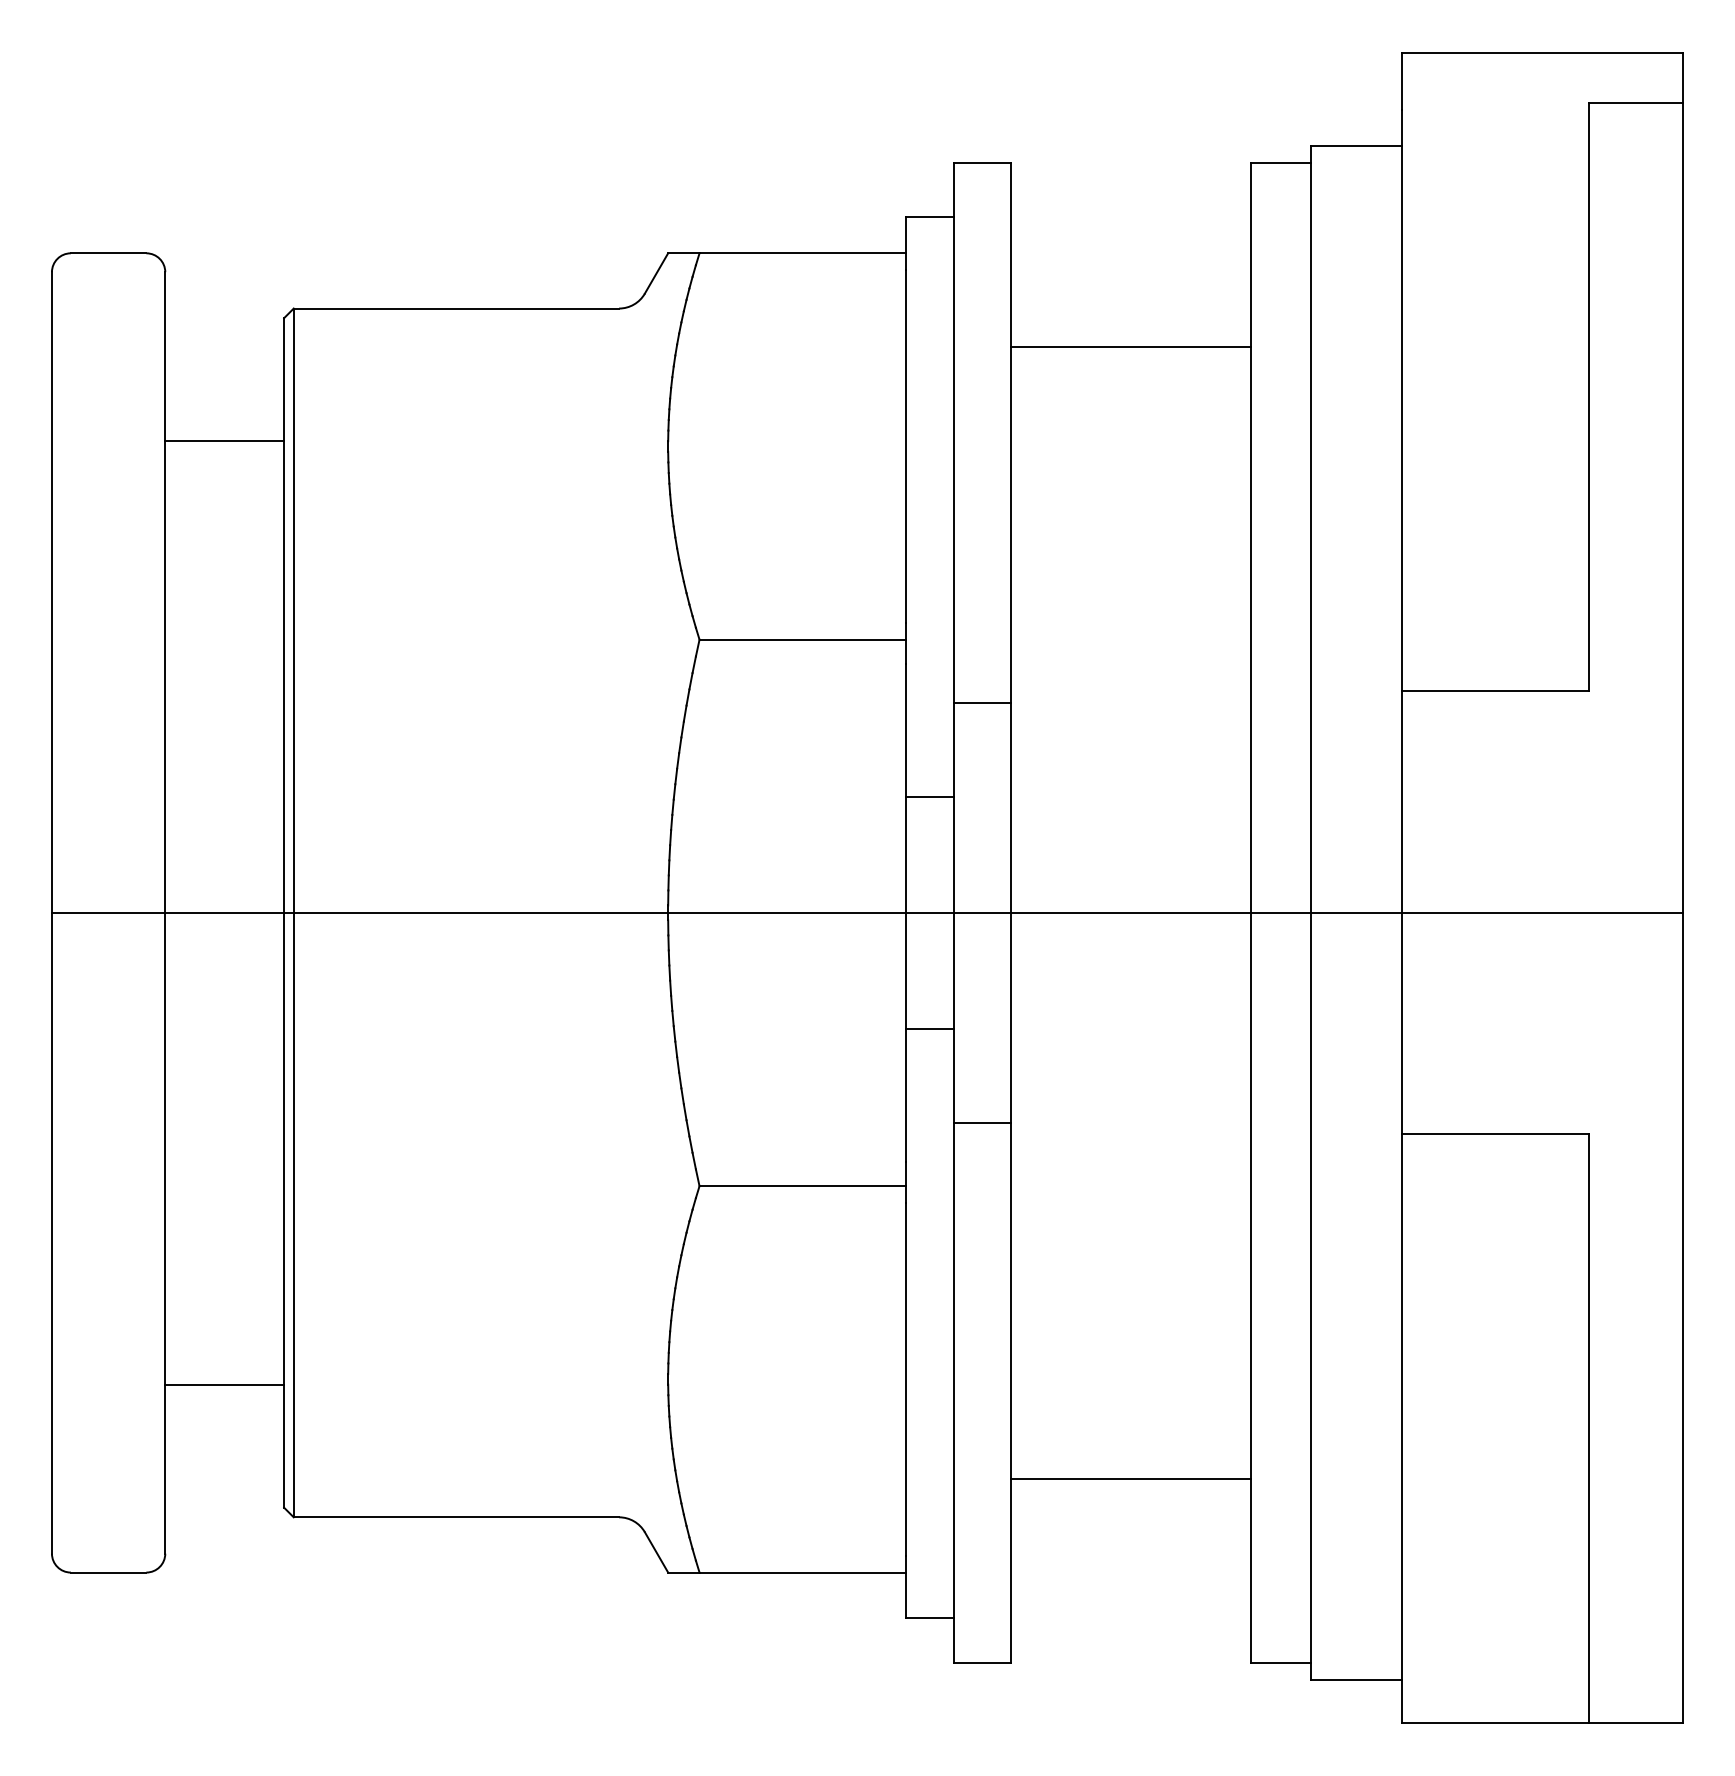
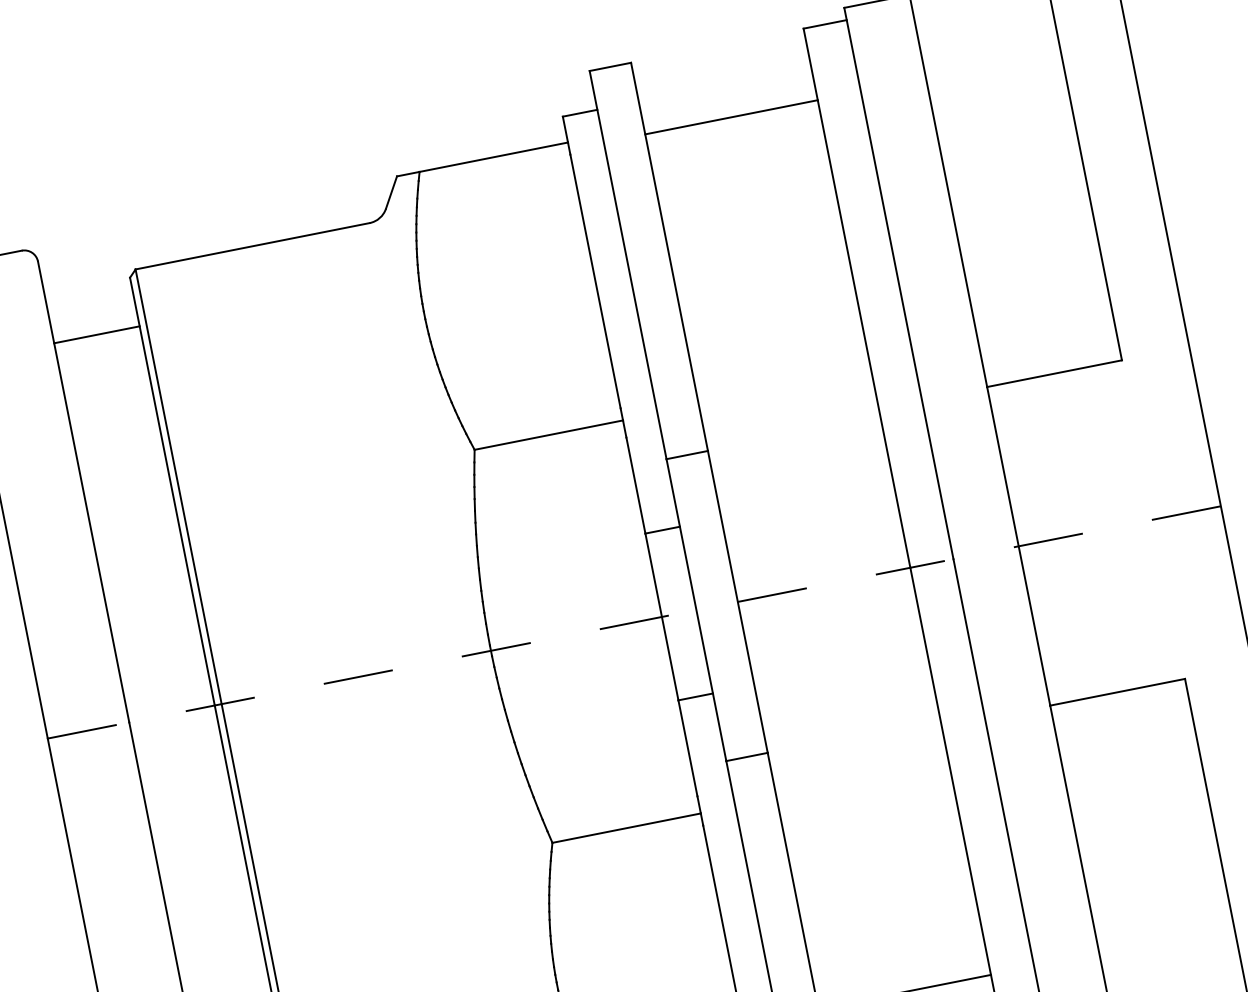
line: (1131, 346) -> (731, 117), moved
line: (224, 440) -> (96, 334), moved
line: (867, 912) -> (634, 622), solid -> dashed

